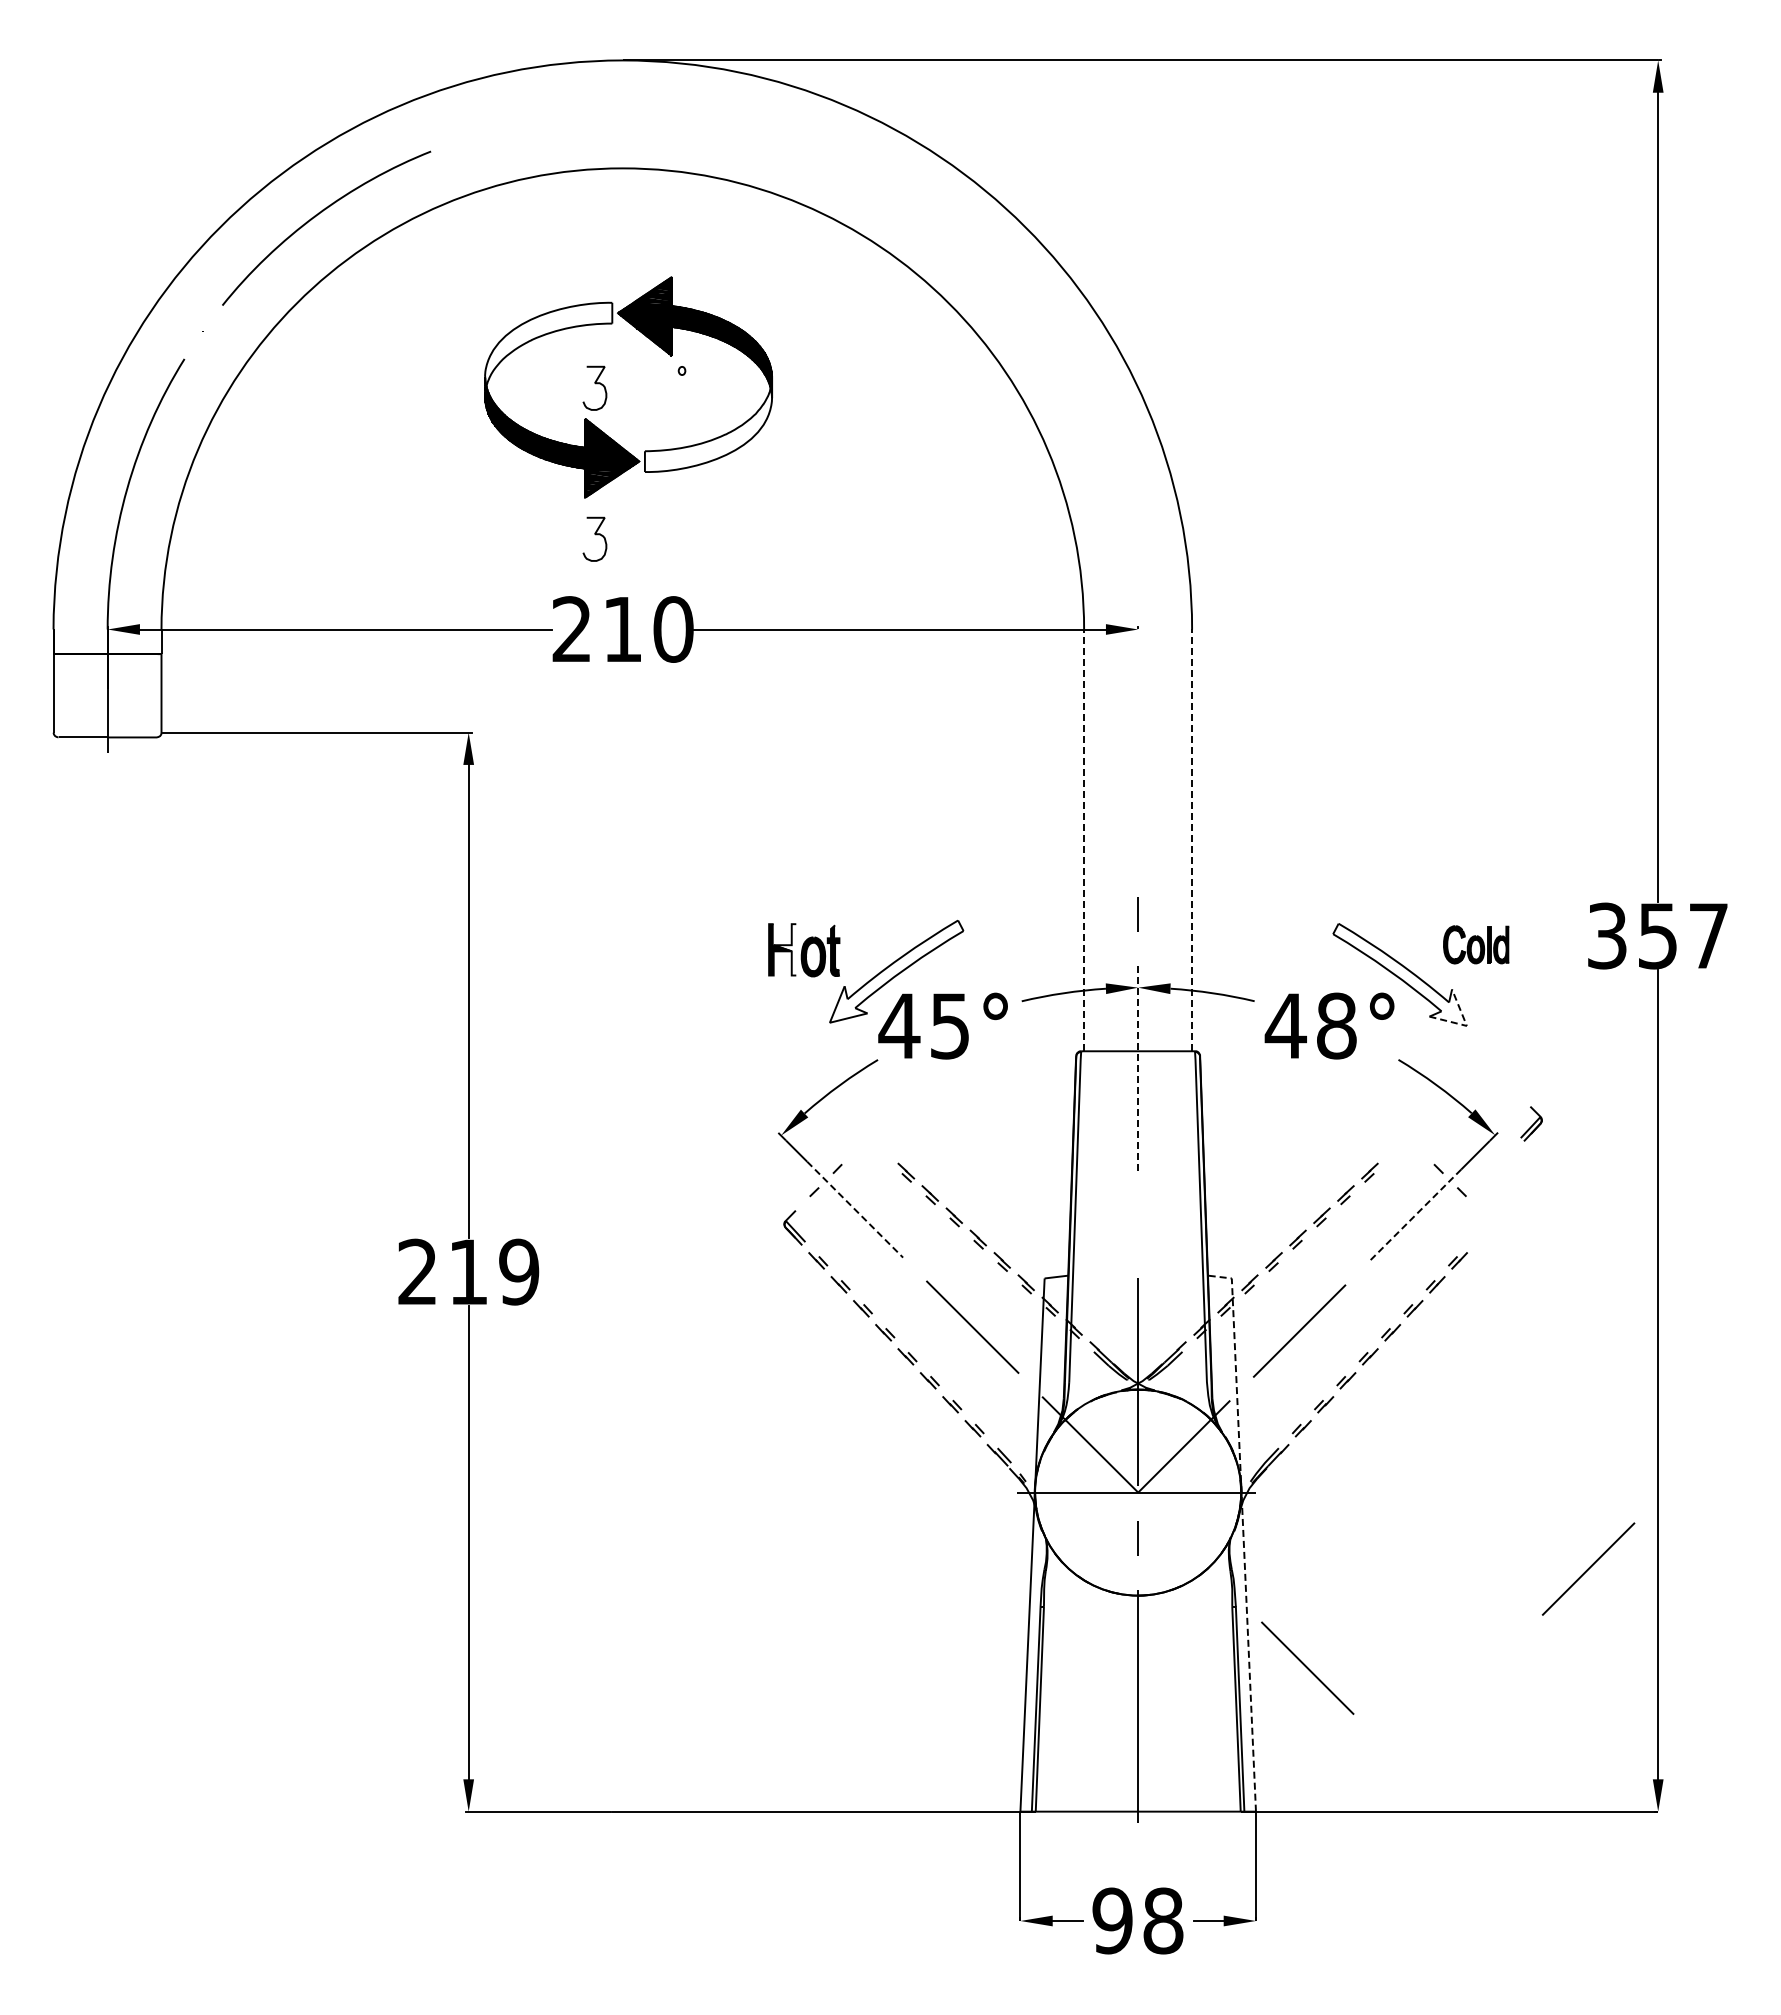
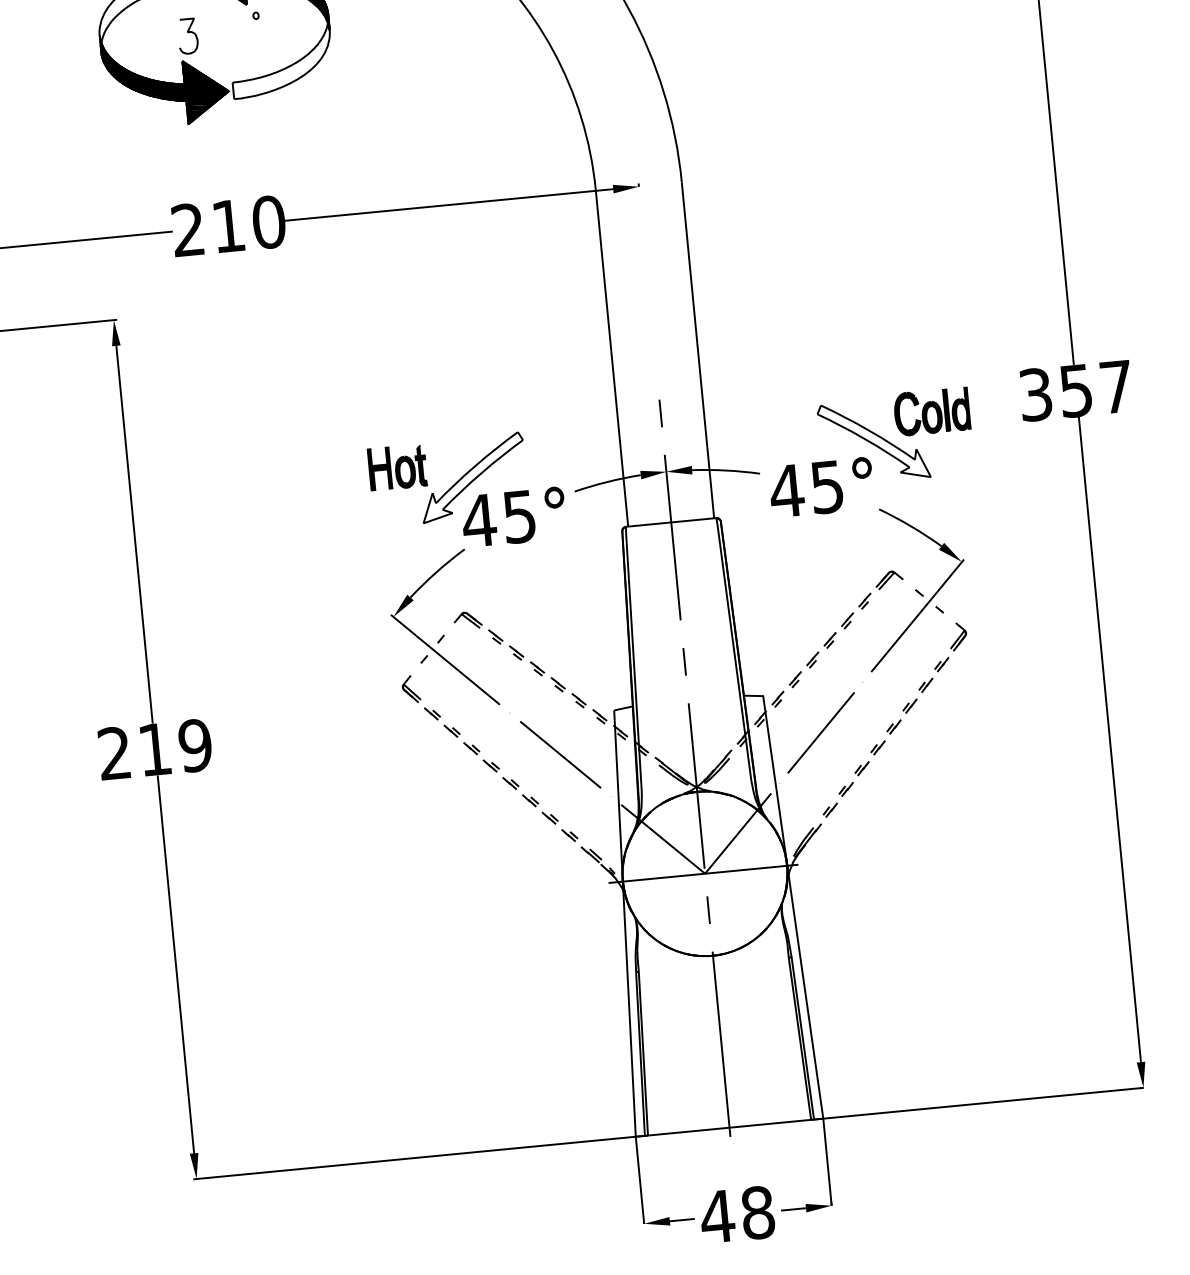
curve: (595, 535) -> (199, 153), removed
line: (1084, 840) -> (612, 358), dashed -> solid
line: (1192, 840) -> (698, 350), dashed -> solid
part: (1476, 944) -> (932, 411), size x1.43
fill: (784, 949) -> (381, 468), added
text: (1336, 1025) -> (827, 486), 48° -> 45°
line: (1466, 1025) -> (930, 476), dashed -> solid
line: (1138, 1070) -> (672, 537), dashed -> solid
part: (1531, 1123) -> (958, 636), moved
part: (1402, 1148) -> (889, 579), added
part: (873, 1149) -> (468, 620), added
line: (855, 1209) -> (458, 670), dashed -> solid
line: (1414, 1215) -> (903, 631), dashed -> solid
line: (1137, 1226) -> (684, 661), added
line: (1243, 1532) -> (791, 897), dashed -> solid
line: (1588, 1568) -> (1069, 899), removed
line: (1307, 1667) -> (853, 1000), removed
text: (1112, 1920) -> (717, 1216), 98 -> 48

